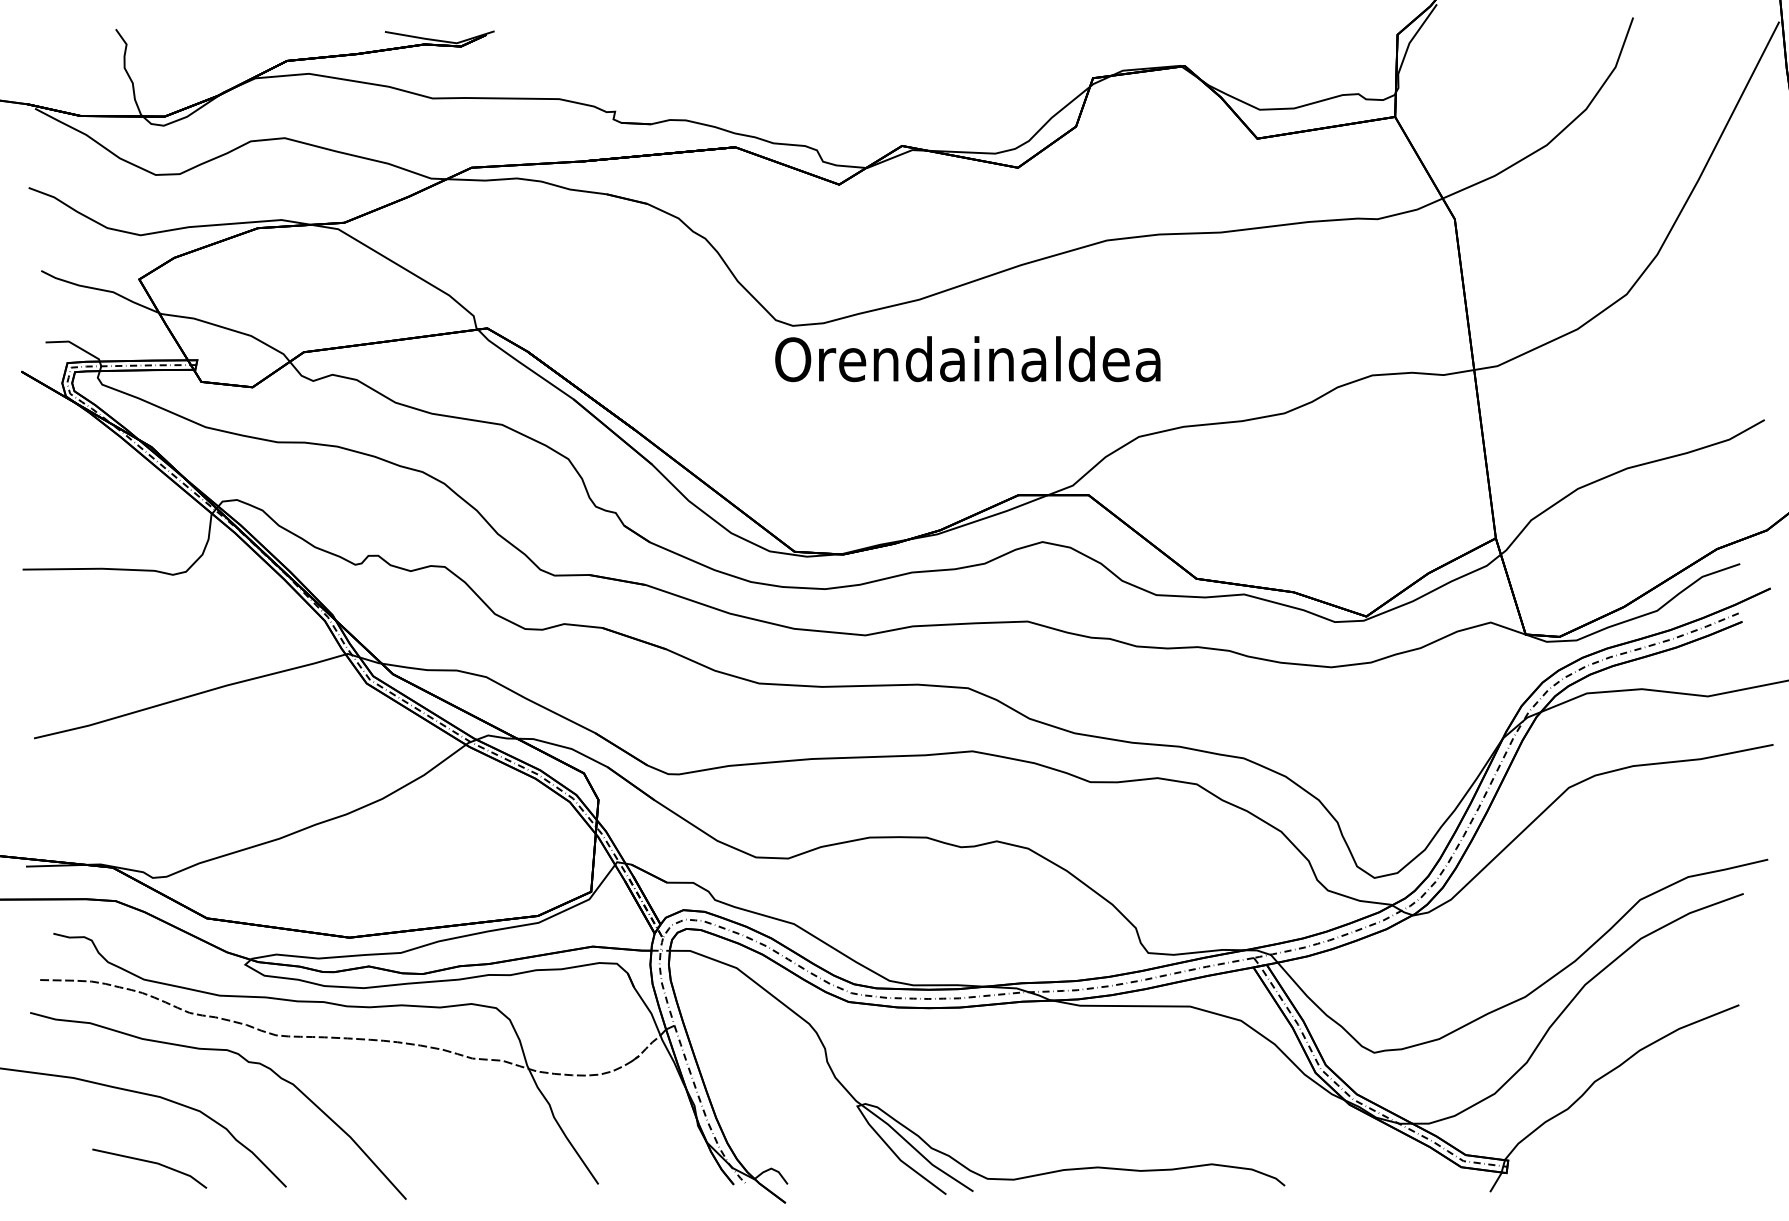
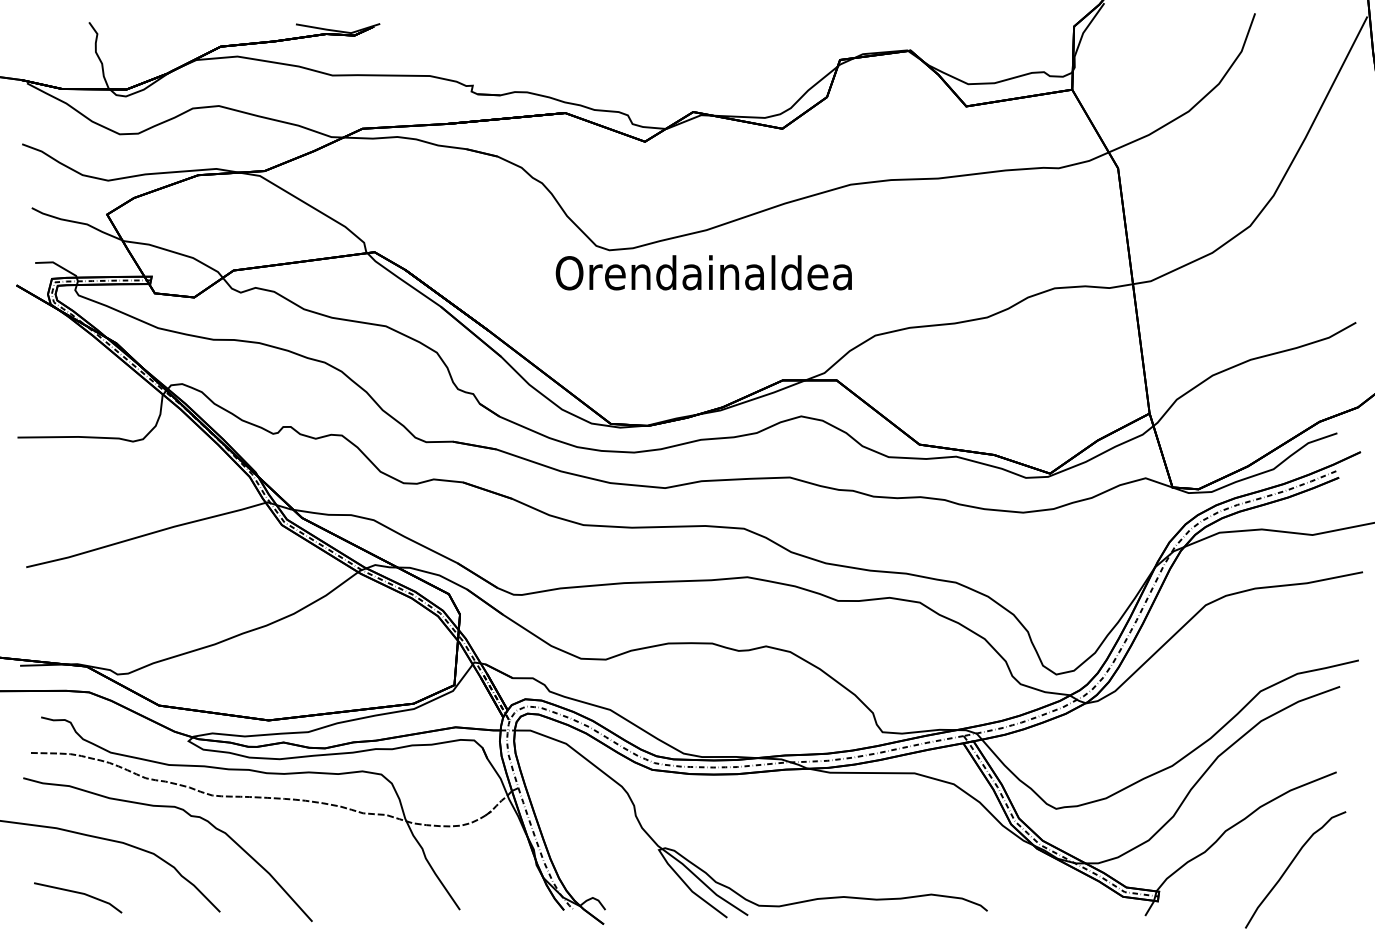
text: (967, 358) -> (703, 272), moved
curve: (1677, 1129) -> (1289, 867), added
line: (150, 1162) -> (78, 893), moved

